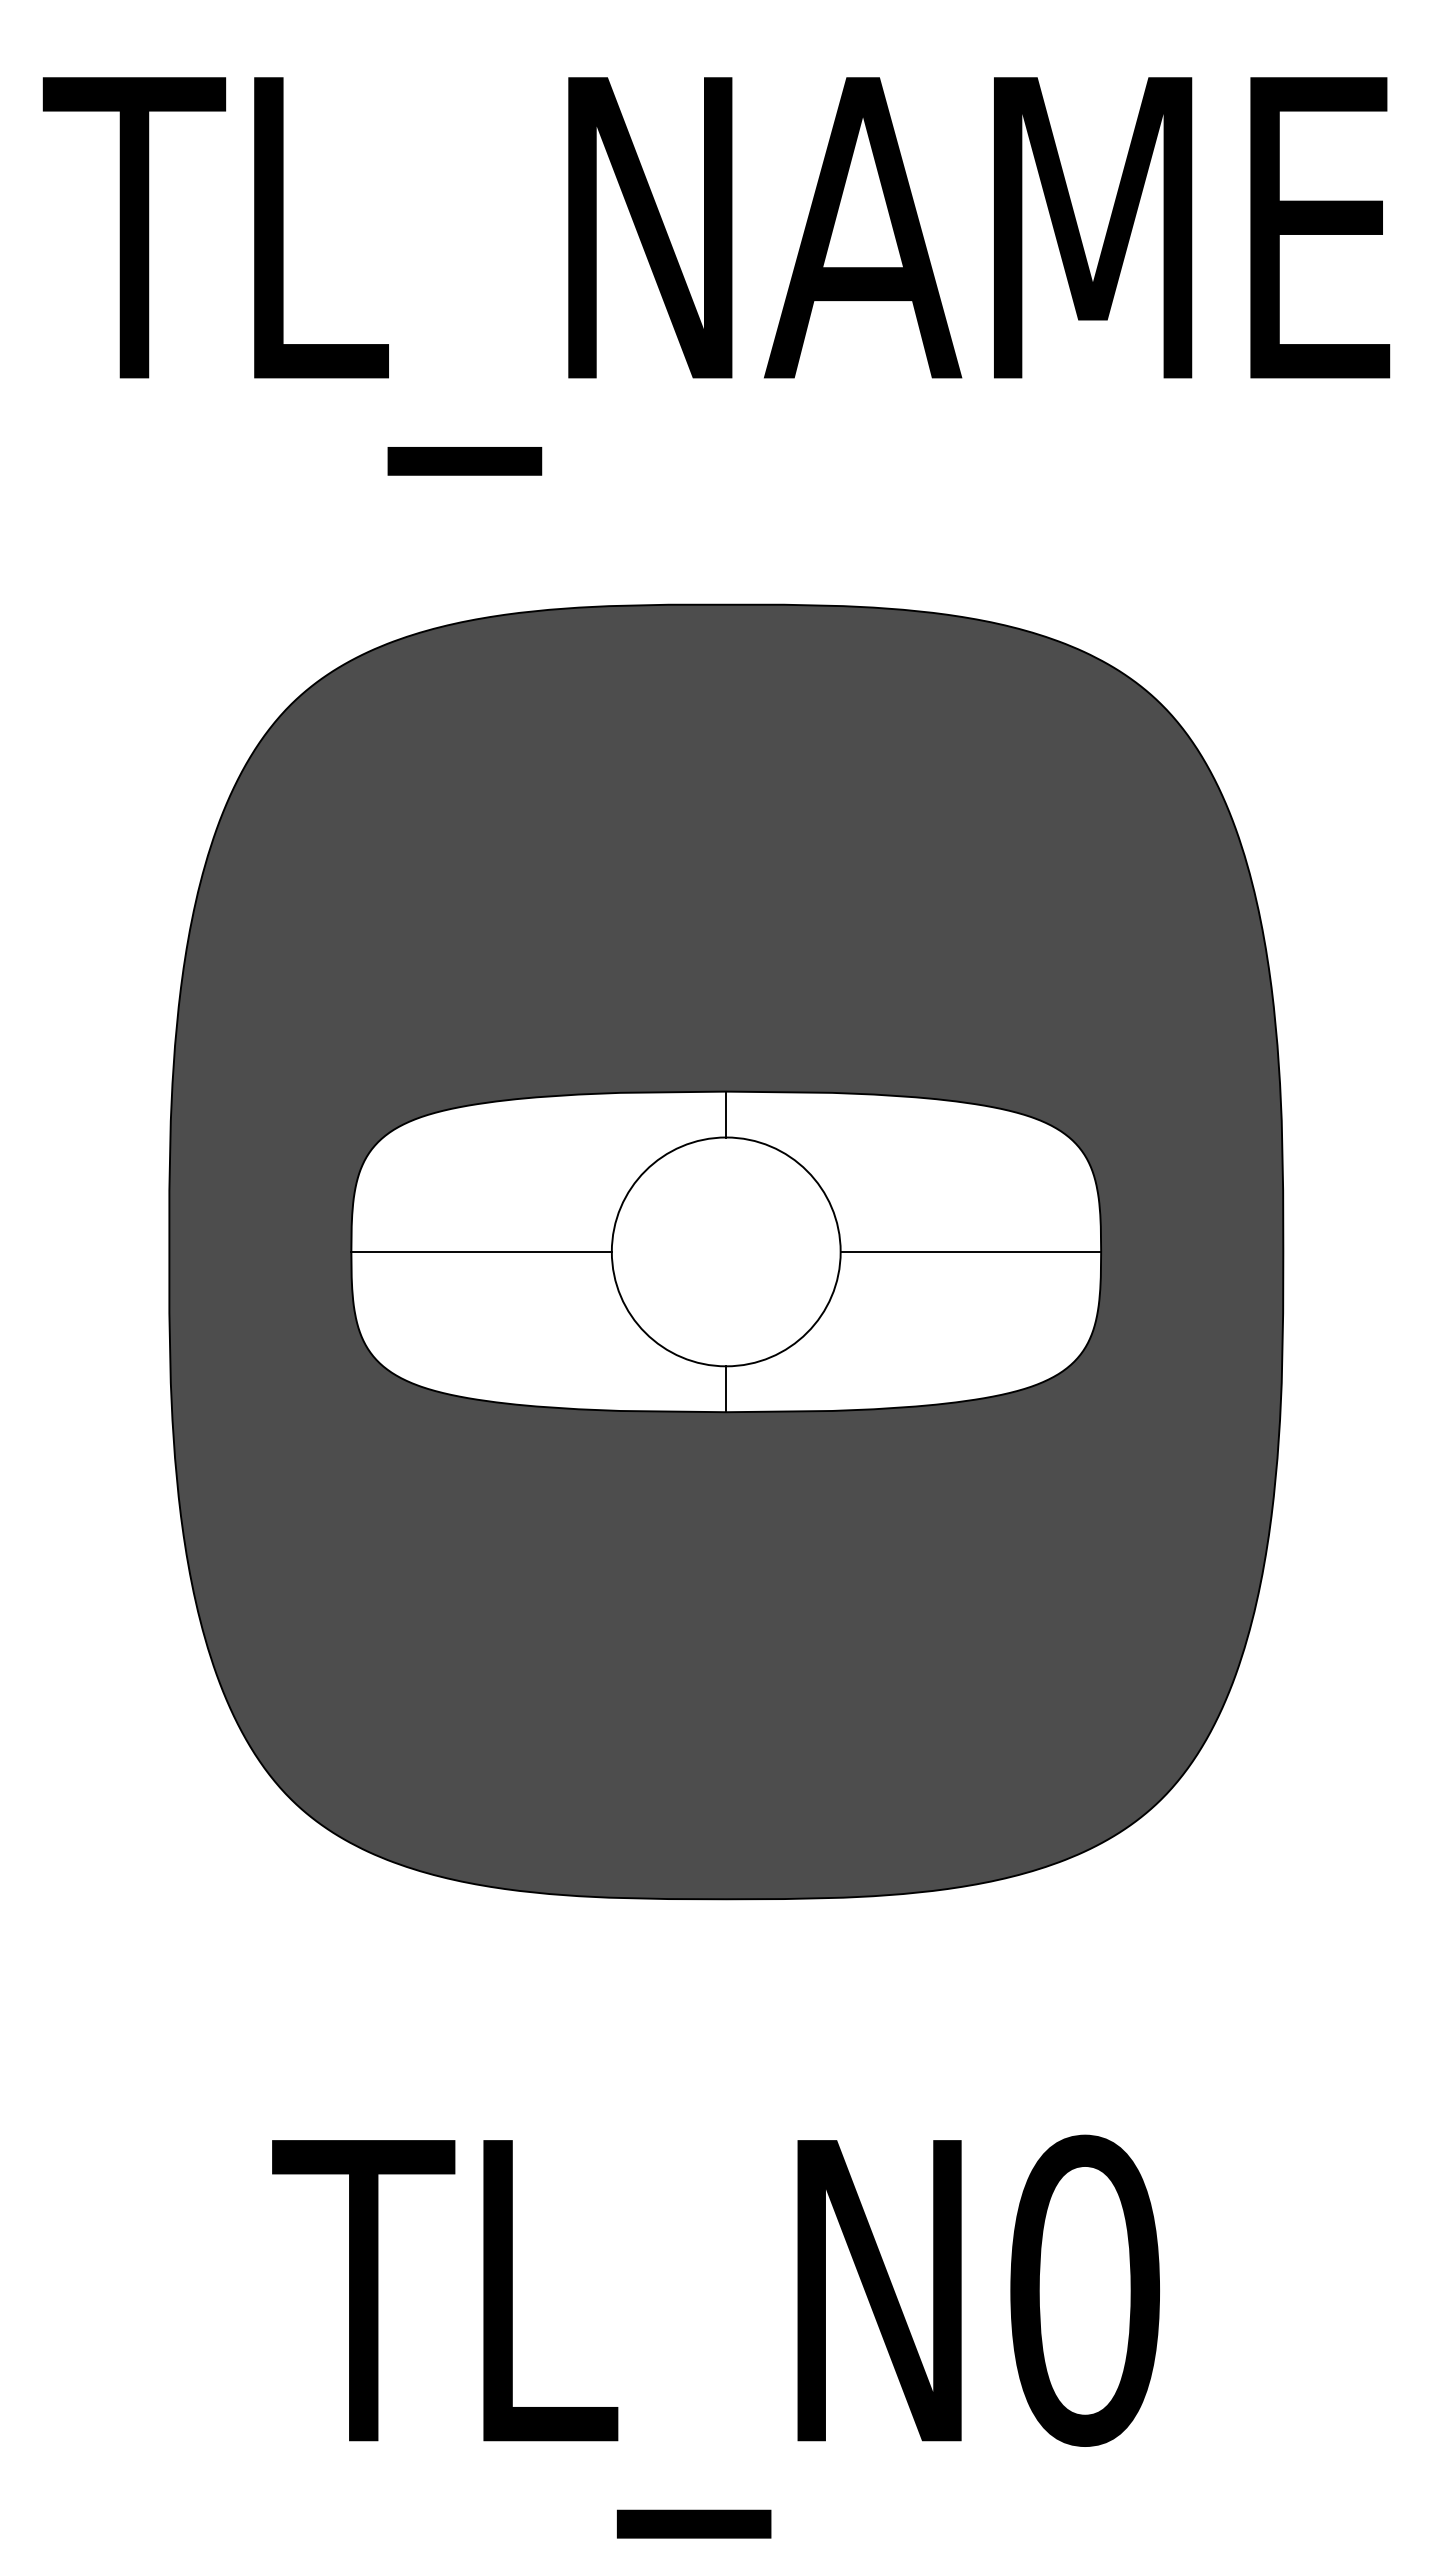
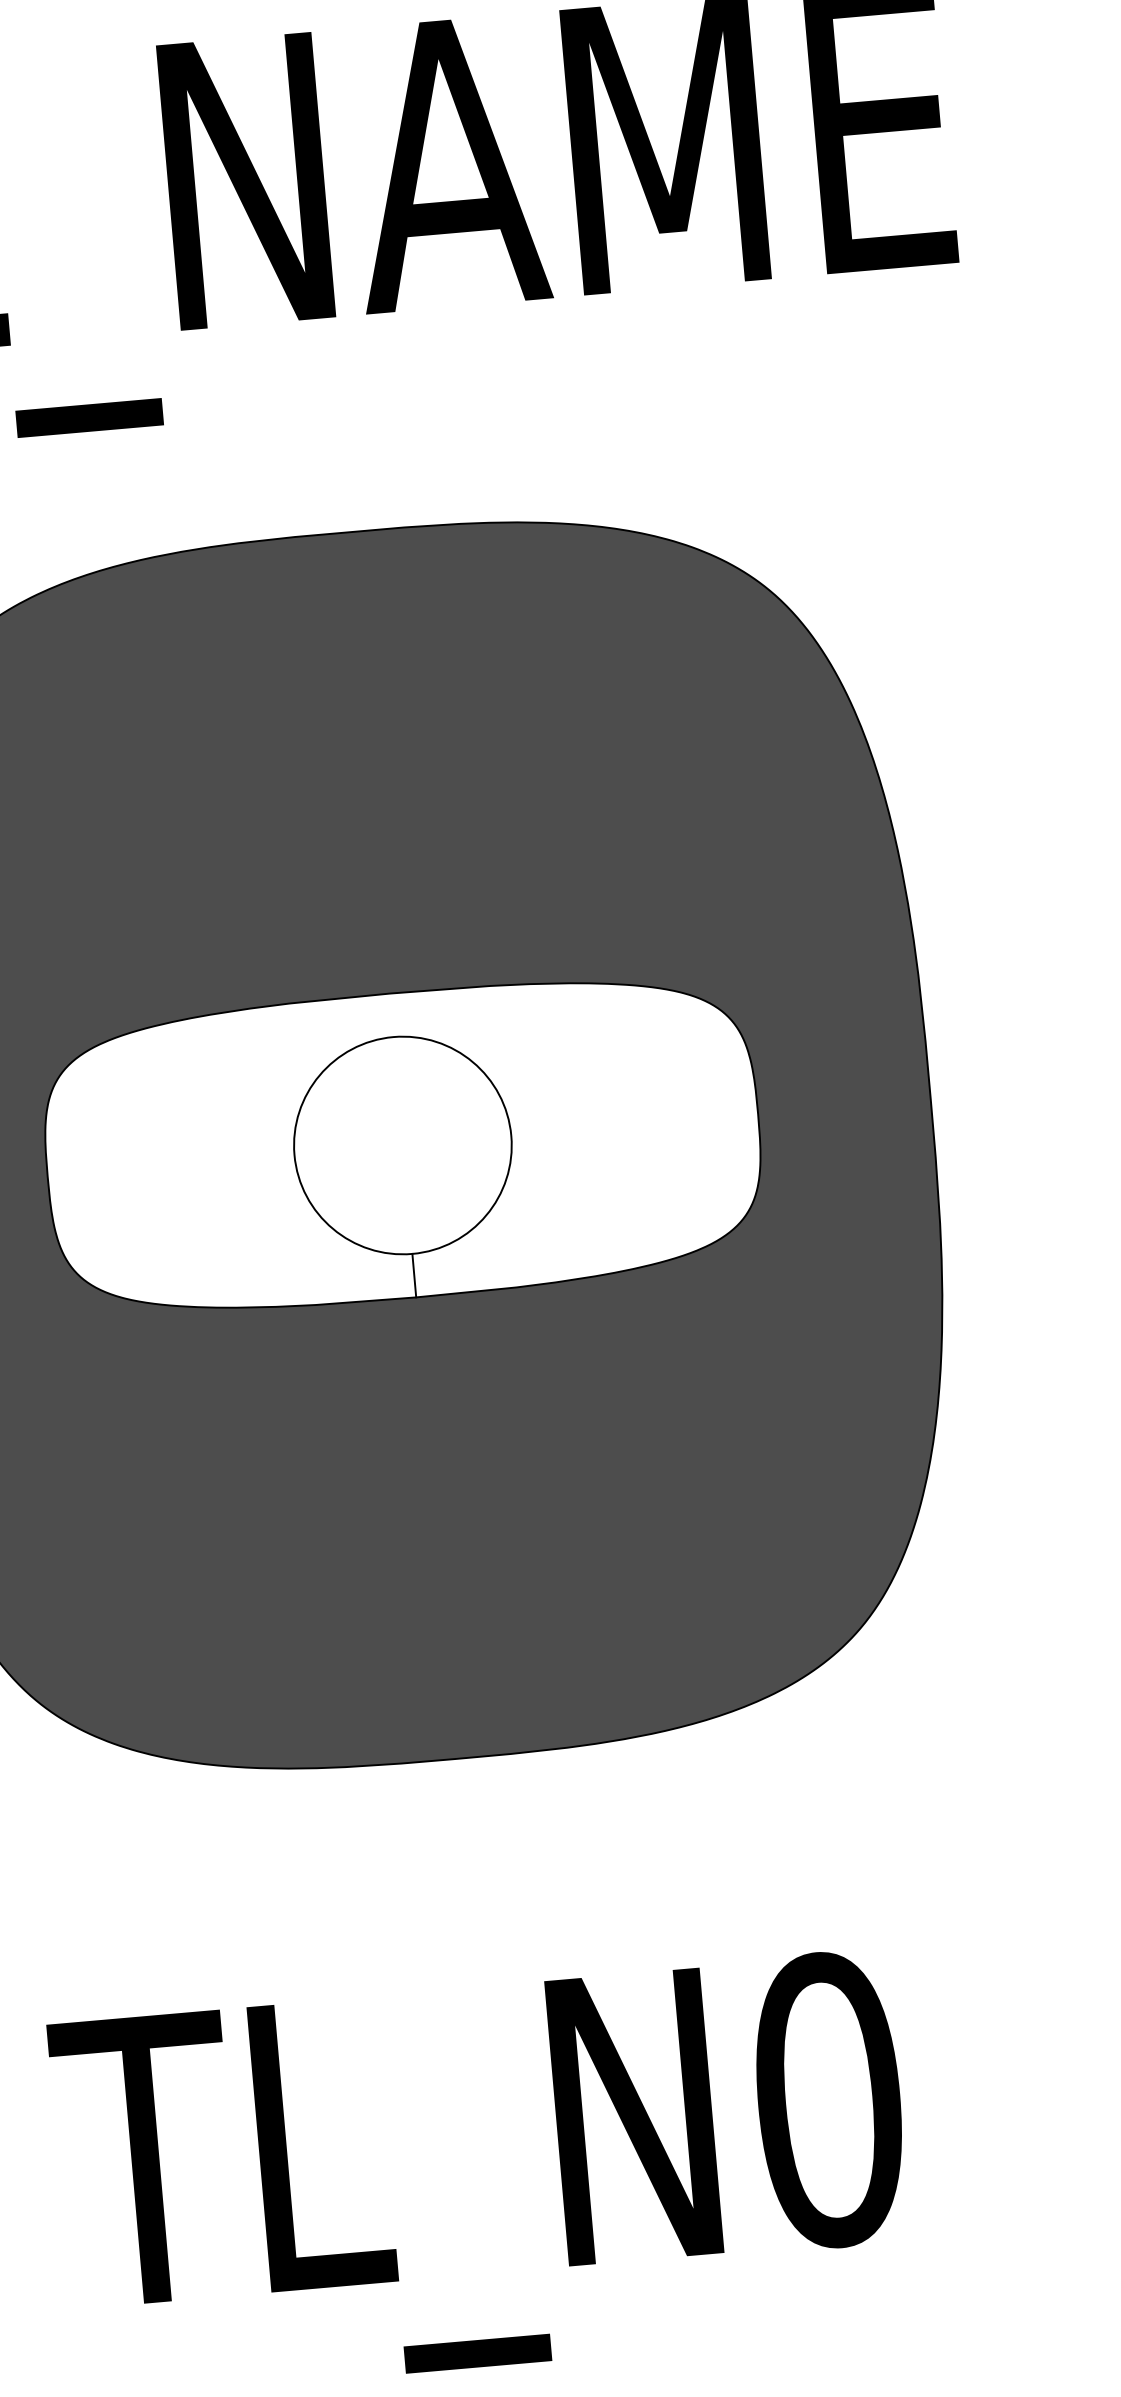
line: (726, 1114) -> (391, 1015), removed
line: (481, 1251) -> (170, 1165), removed
line: (970, 1251) -> (634, 1124), removed

